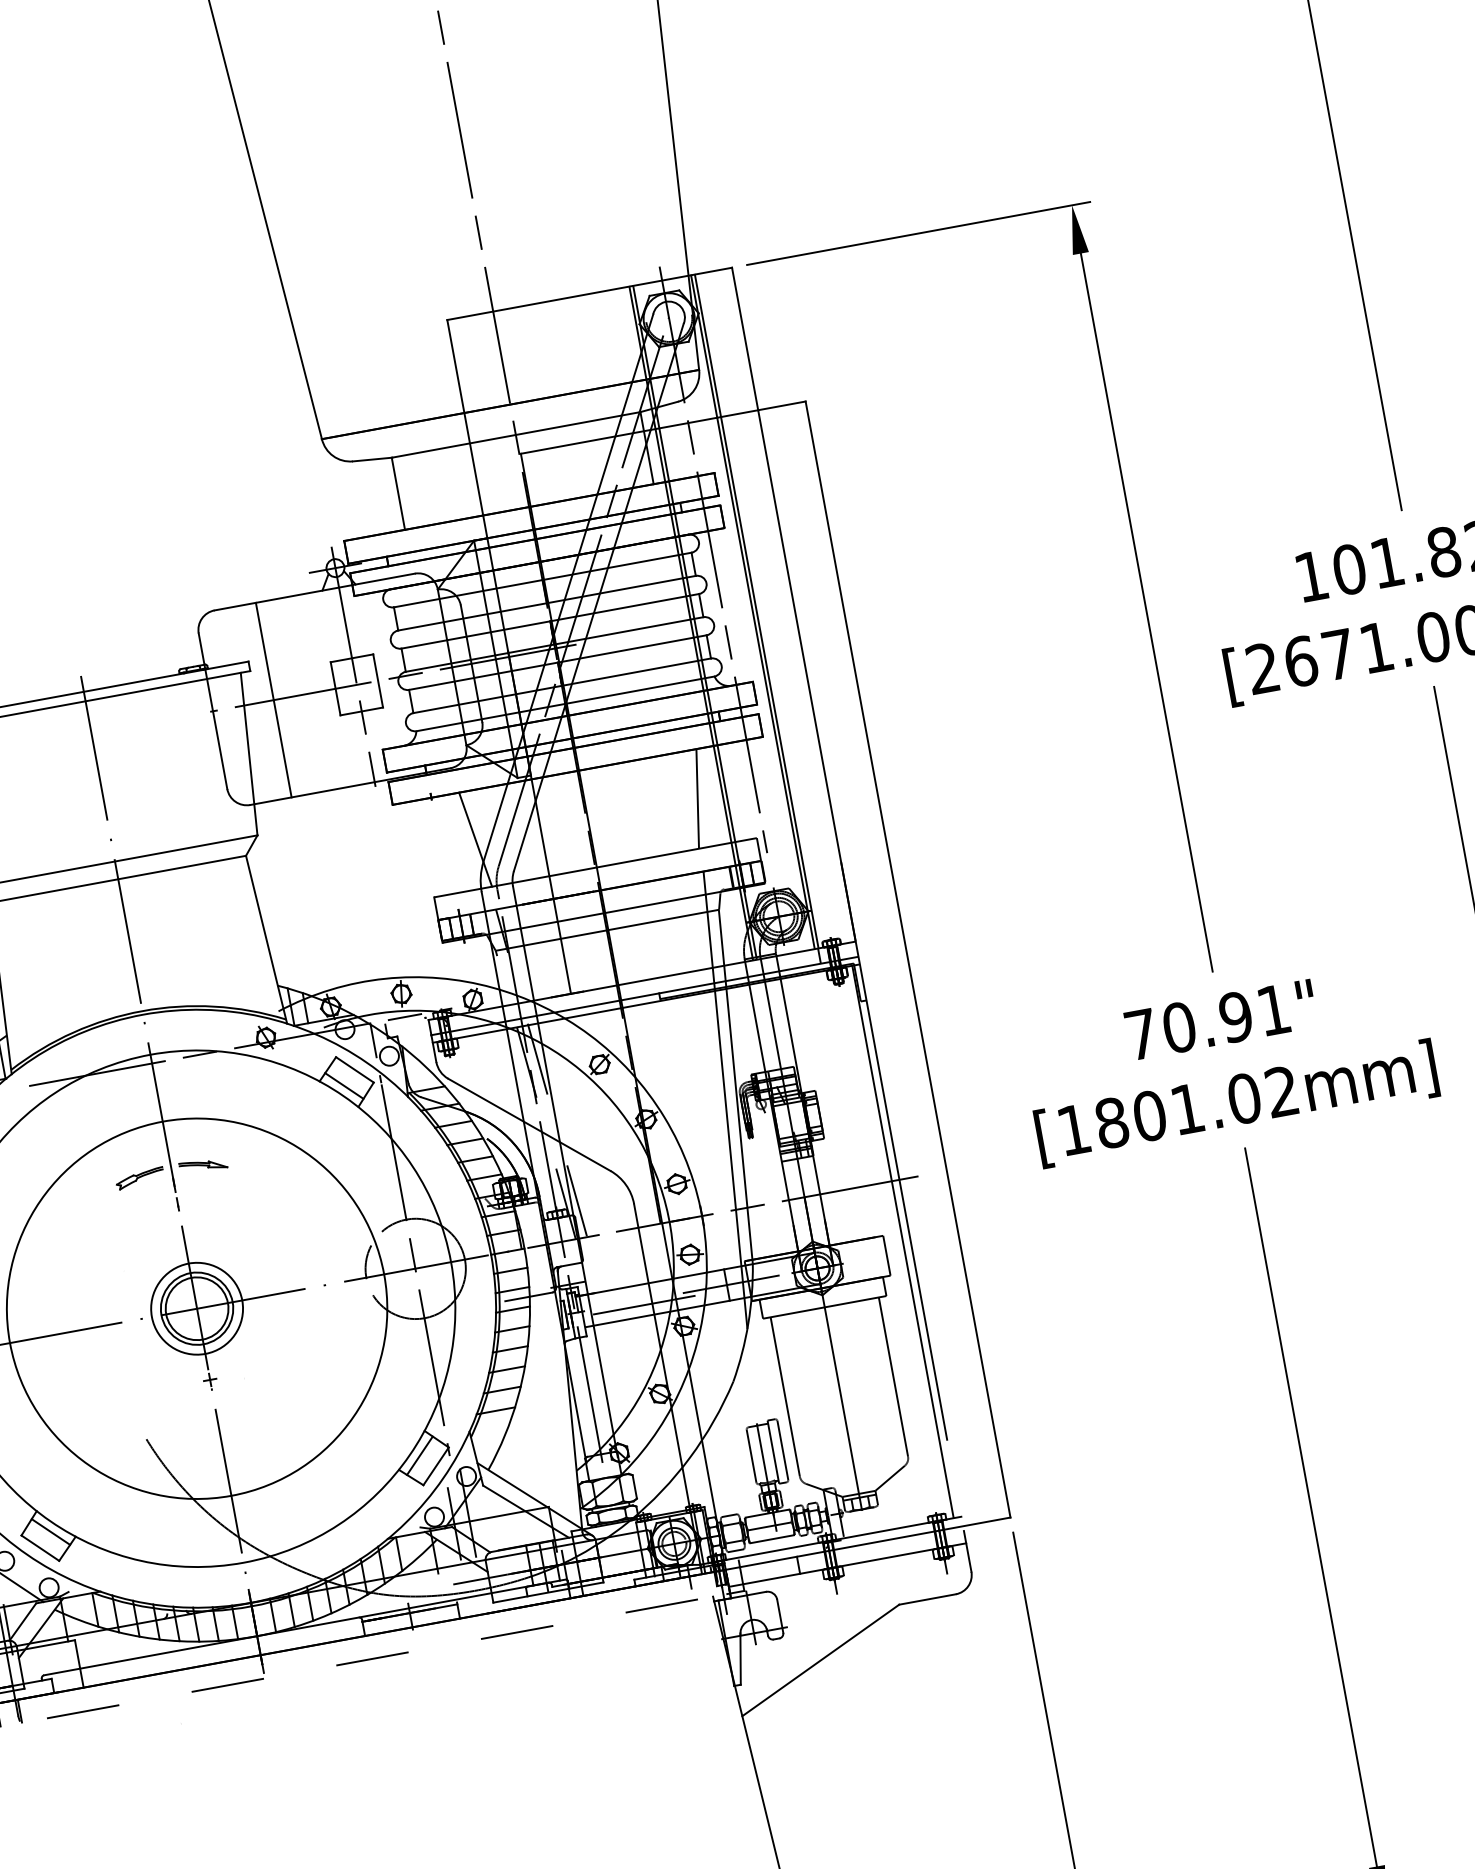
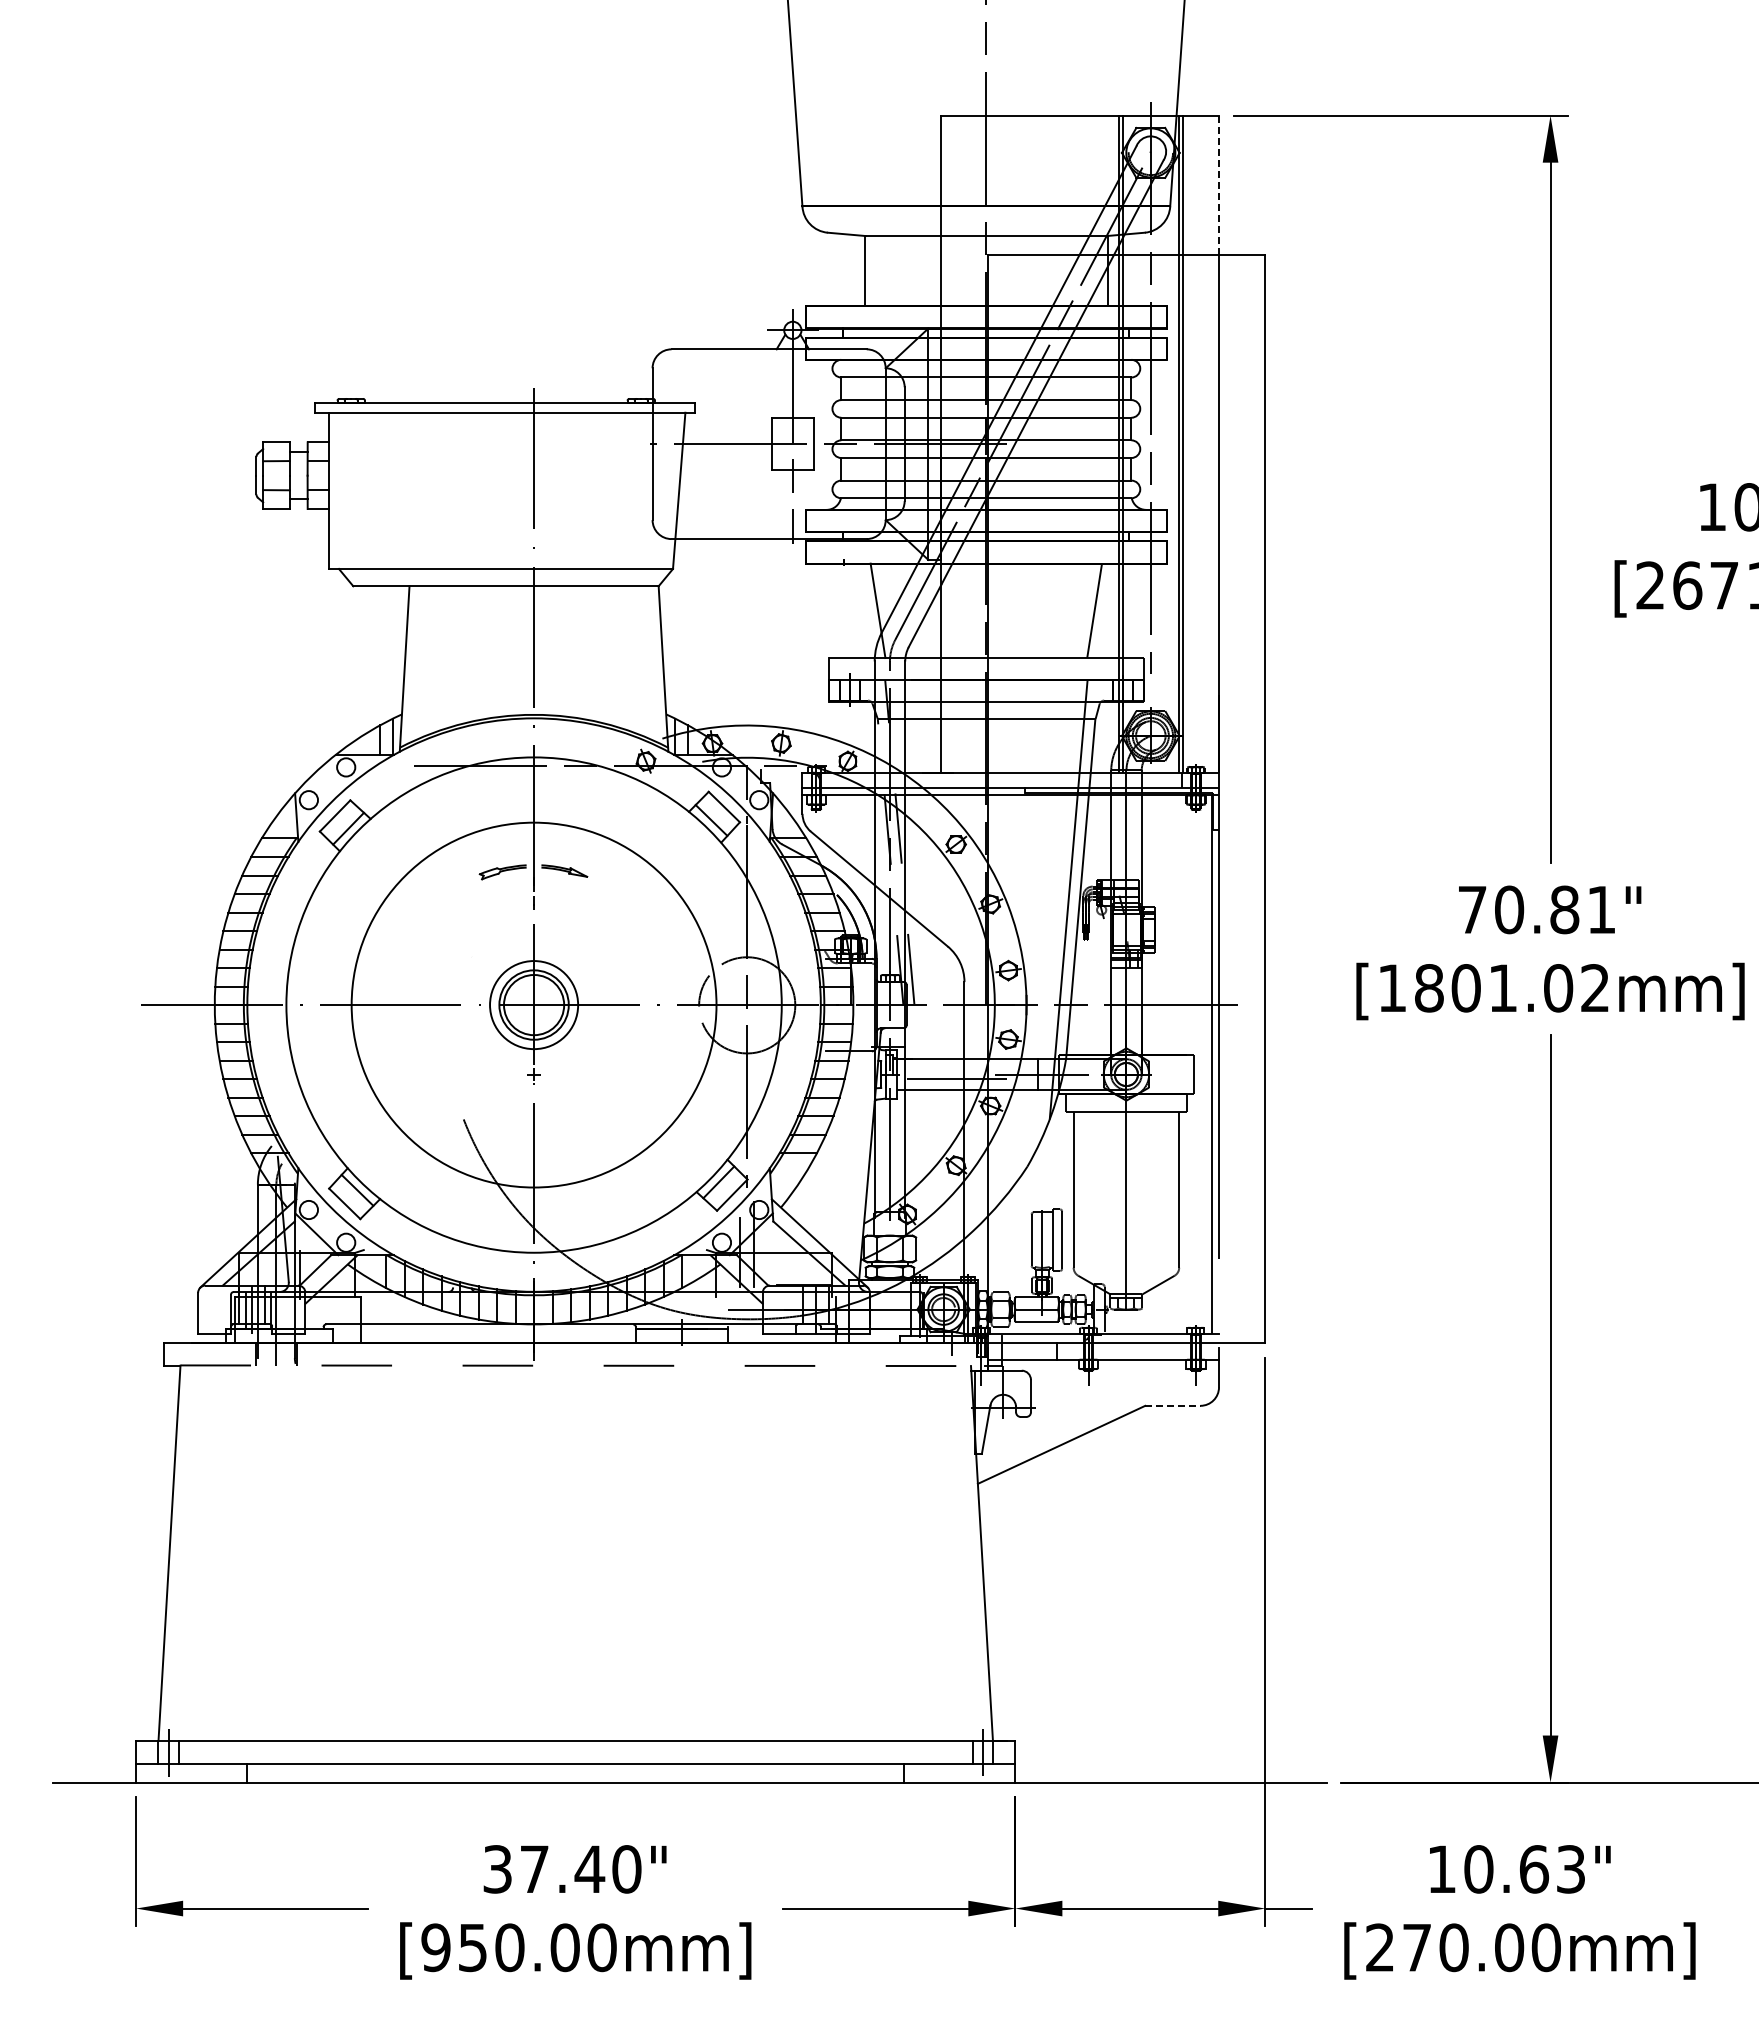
line: (744, 338) -> (1218, 184), solid -> dashed
line: (273, 700) -> (711, 444), removed
text: (1235, 1016) -> (1564, 909), 70.91" -> 70.81"
line: (927, 1599) -> (1172, 1405), solid -> dashed

